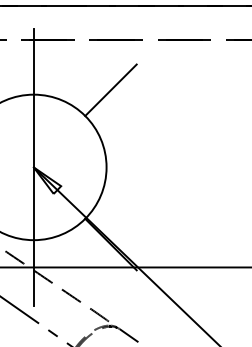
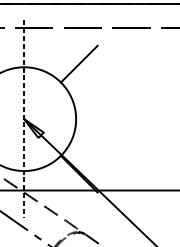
line: (33, 167) -> (24, 119), solid -> dashed

